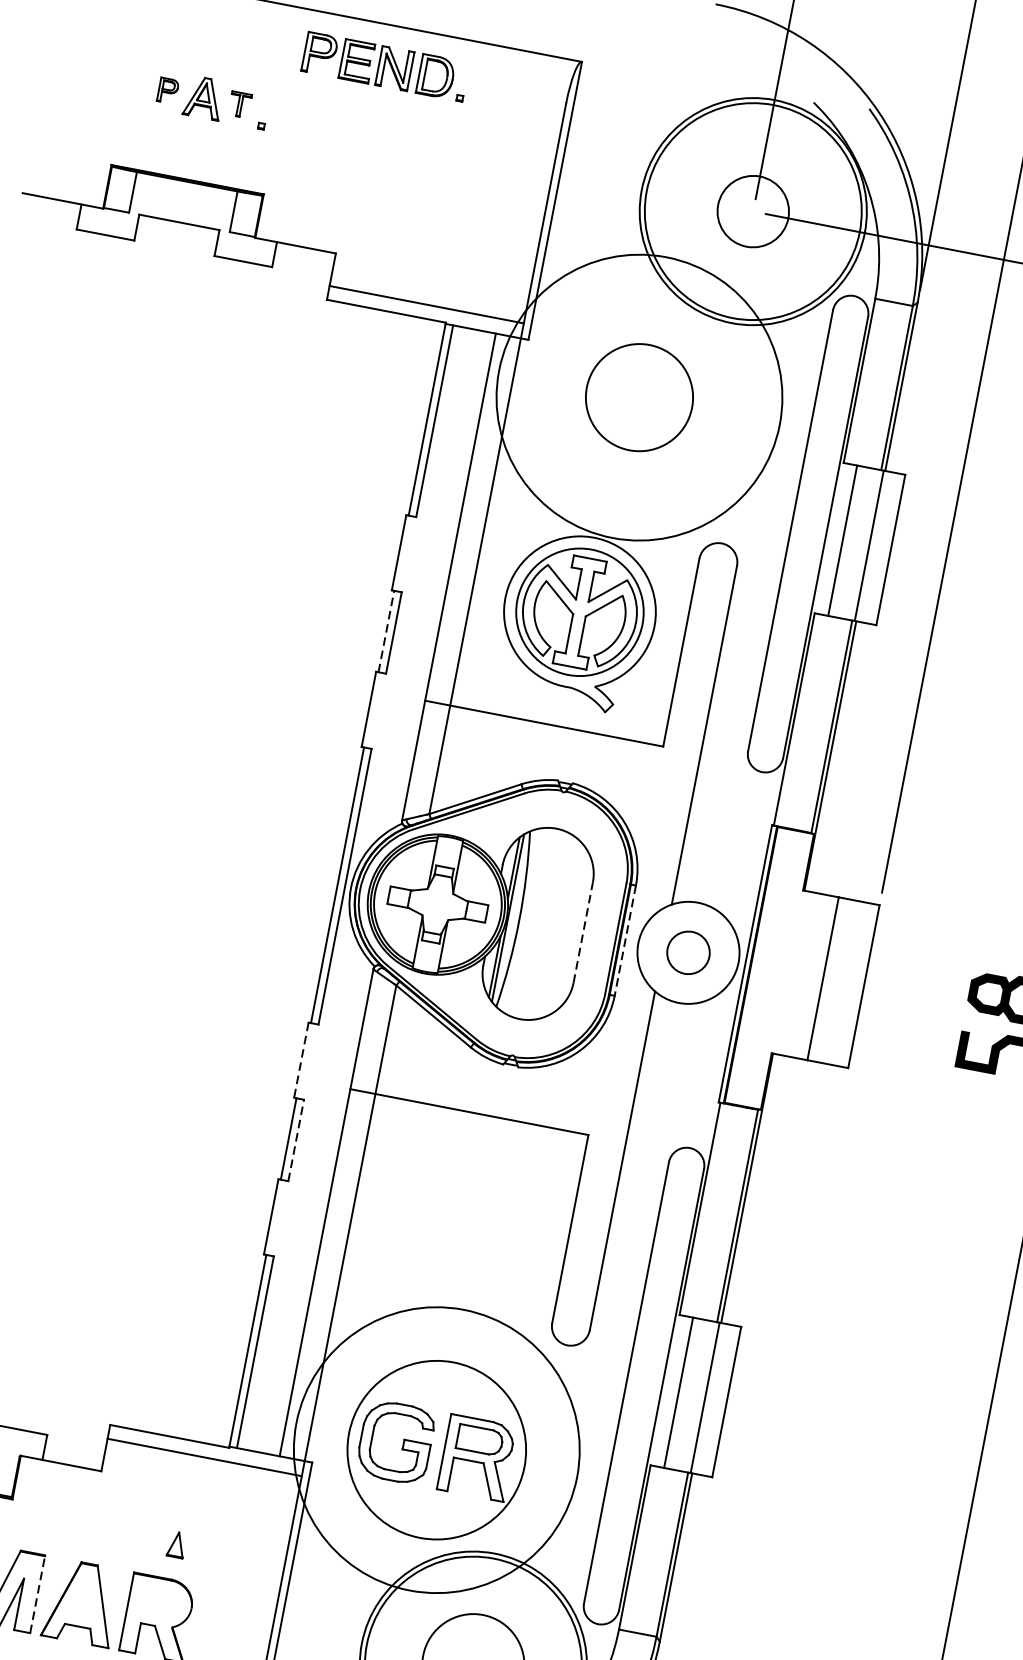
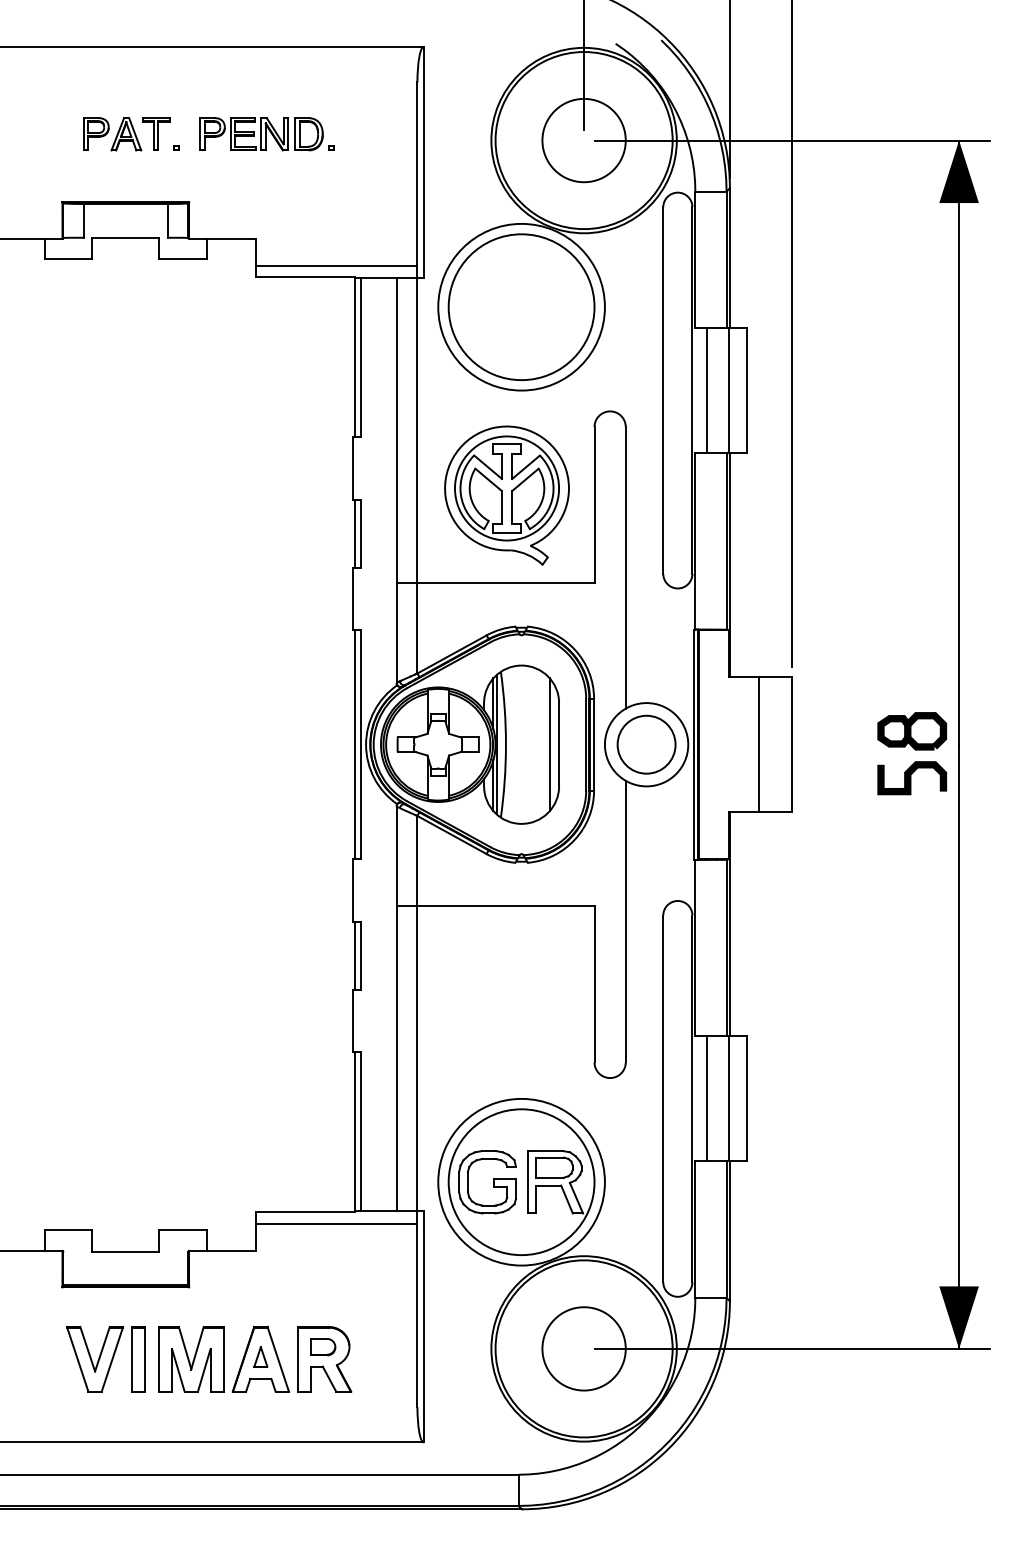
part: (384, 67) -> (266, 134), moved
part: (168, 90) -> (96, 133), size x1.67
part: (240, 104) -> (156, 133), size x1.67
circle: (752, 211) -> (583, 140), size x1.43
circle: (639, 396) -> (521, 306), size x0.71
circle: (639, 397) -> (521, 307), size x1.67
line: (386, 631) -> (354, 533), dashed -> solid
line: (571, 930) -> (549, 744), added
line: (583, 932) -> (559, 744), dashed -> solid
line: (625, 940) -> (594, 744), dashed -> solid
circle: (688, 952) -> (646, 744), size x1.67
line: (300, 1061) -> (352, 891), dashed -> solid
line: (296, 1140) -> (361, 955), dashed -> solid
circle: (436, 1449) -> (521, 1181), size x0.71
part: (176, 1543) -> (260, 1356), moved
line: (37, 1593) -> (223, 1358), dashed -> solid
part: (160, 1603) -> (323, 1347), added

